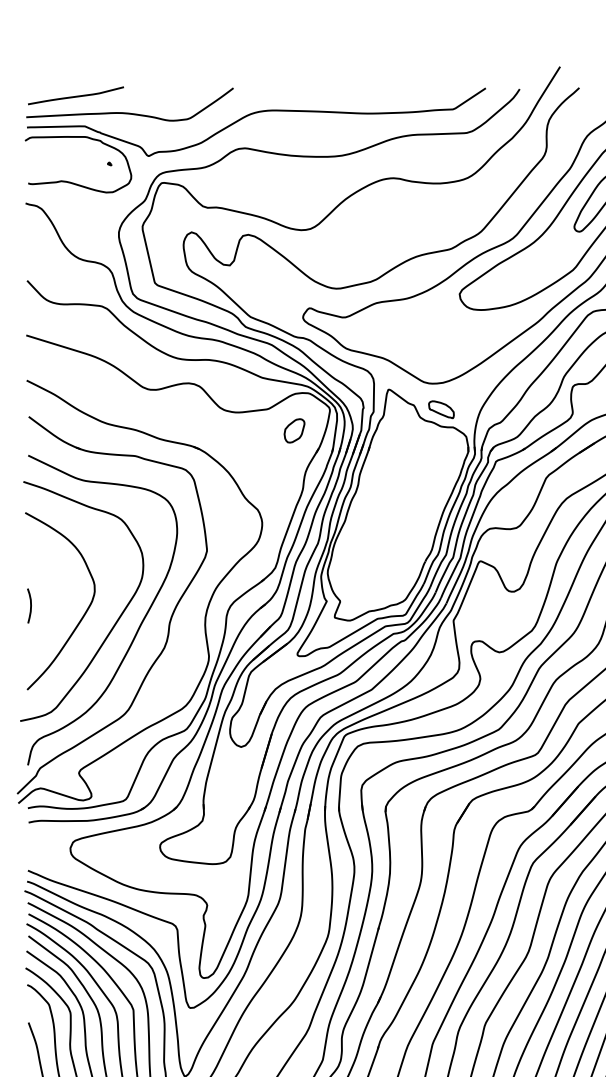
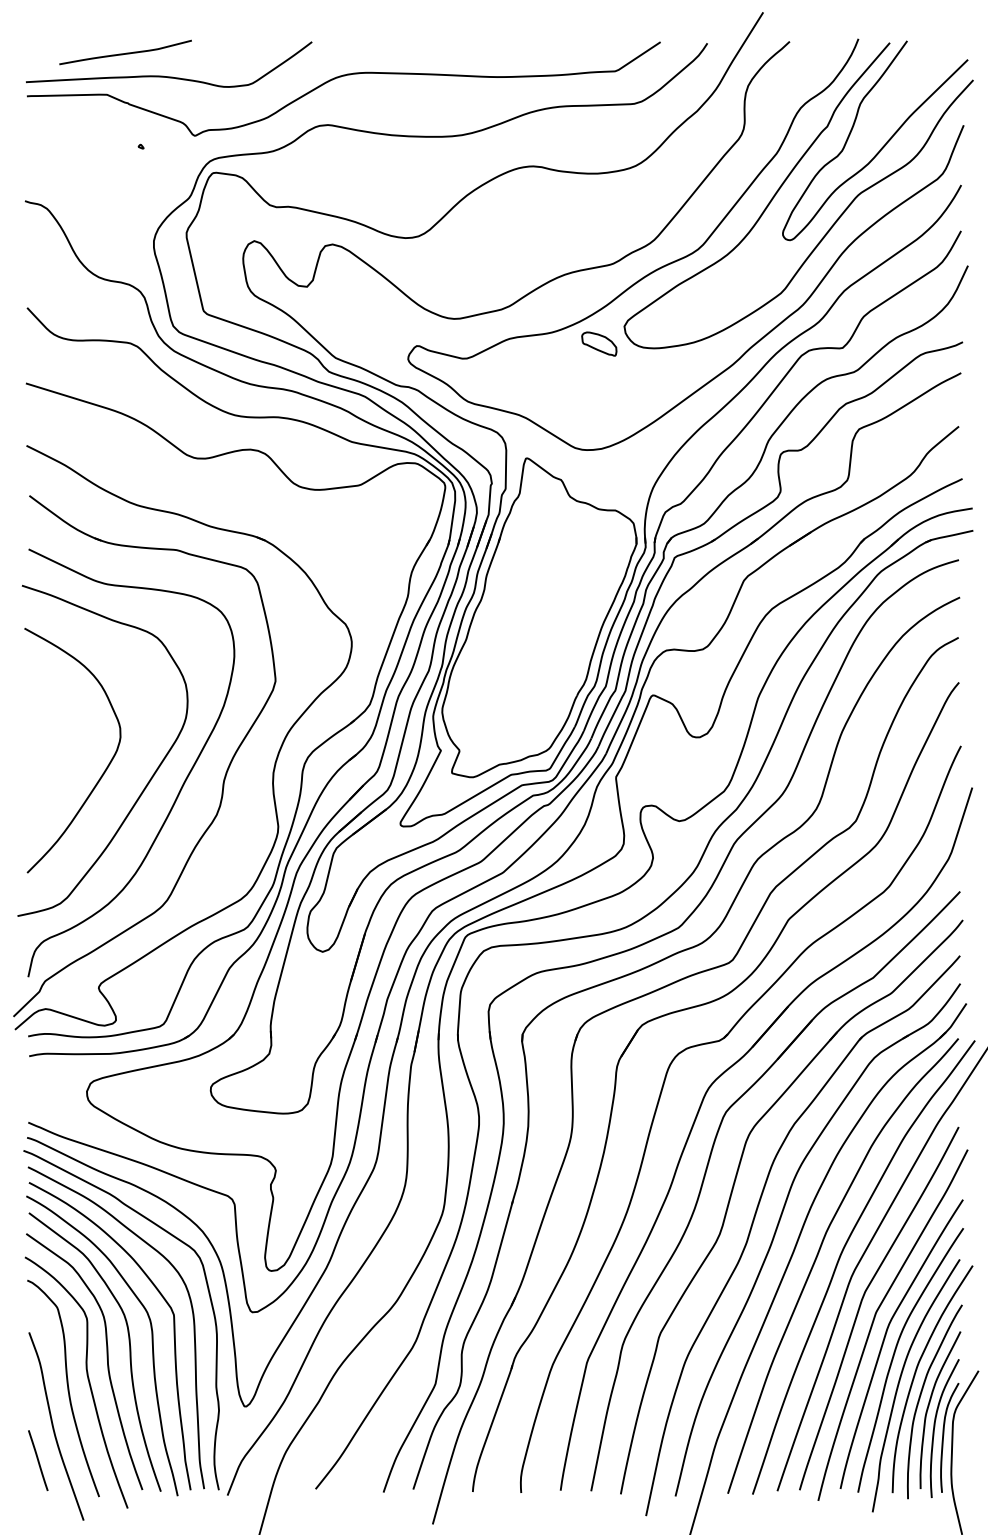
curve: (76, 95) -> (126, 52), moved
curve: (73, 182) -> (90, 172), removed
part: (441, 409) -> (599, 343), moved
part: (294, 431) -> (396, 515), removed
curve: (30, 606) -> (31, 757), removed

